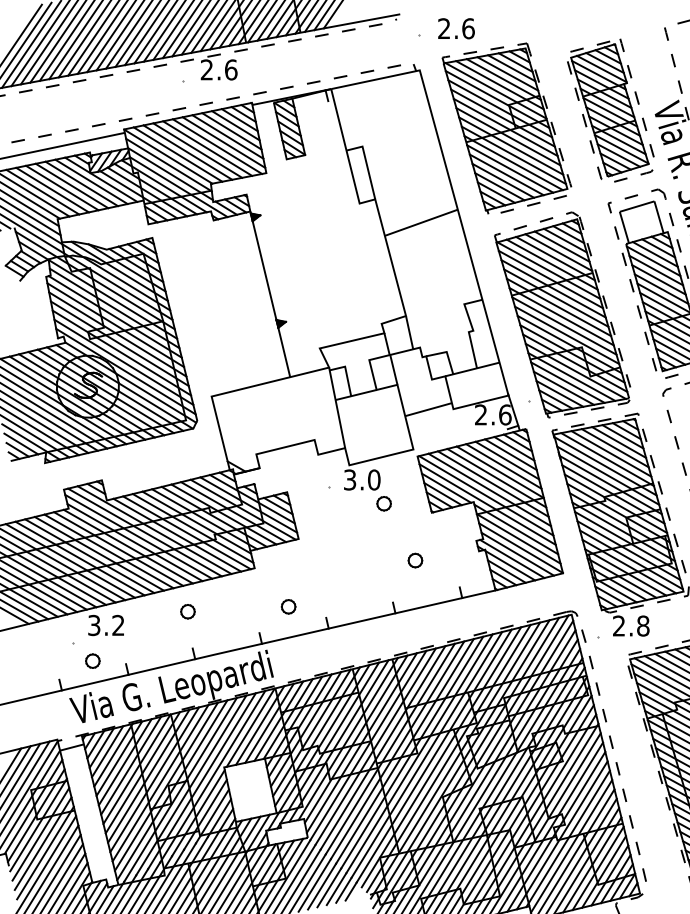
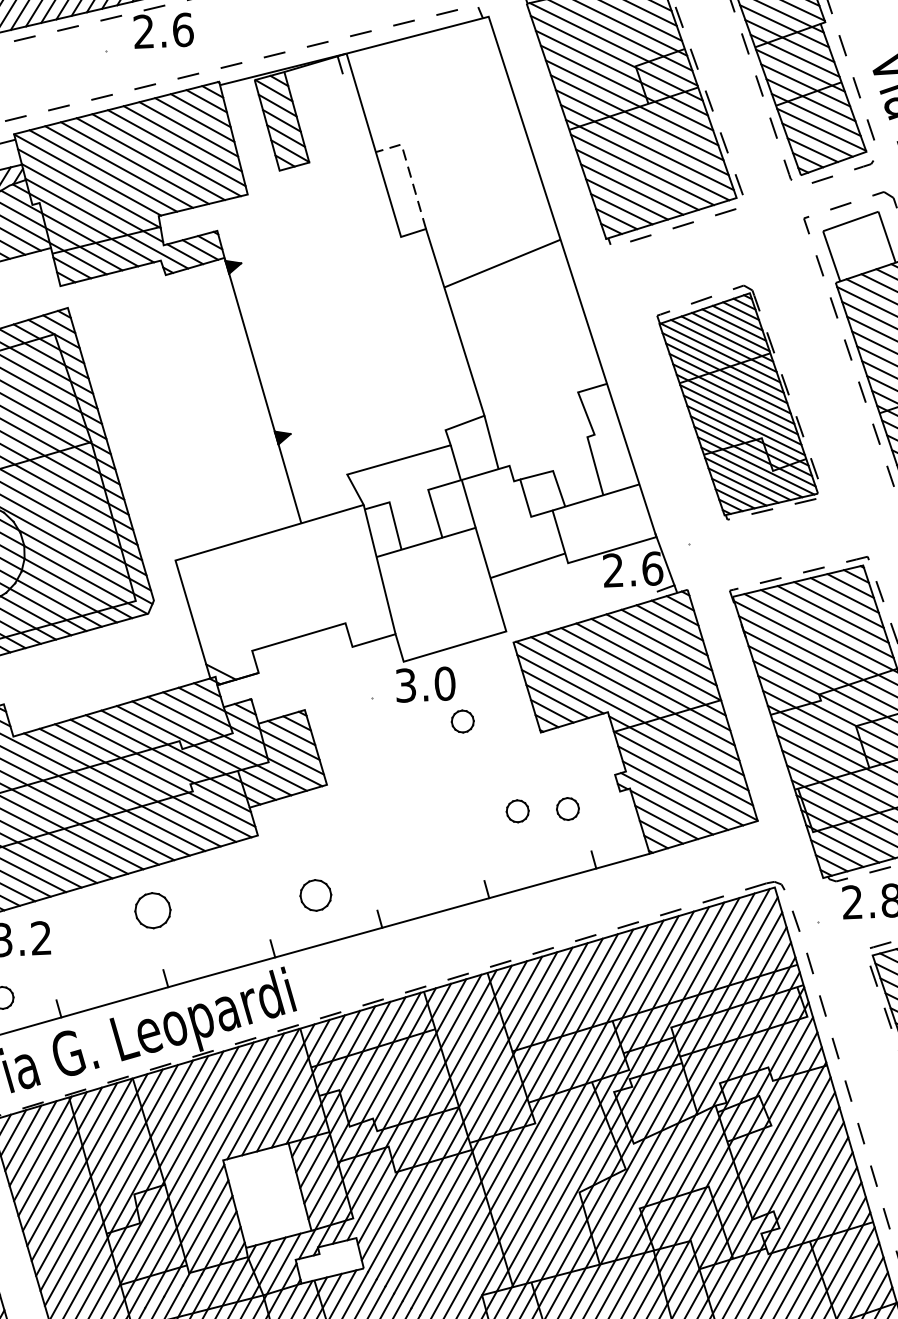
line: (366, 163) -> (409, 171), solid -> dashed
part: (562, 314) -> (737, 401), size x0.7
part: (446, 560) -> (568, 808), added
part: (288, 606) -> (315, 894), size x1.4
part: (187, 611) -> (152, 910), size x1.6

